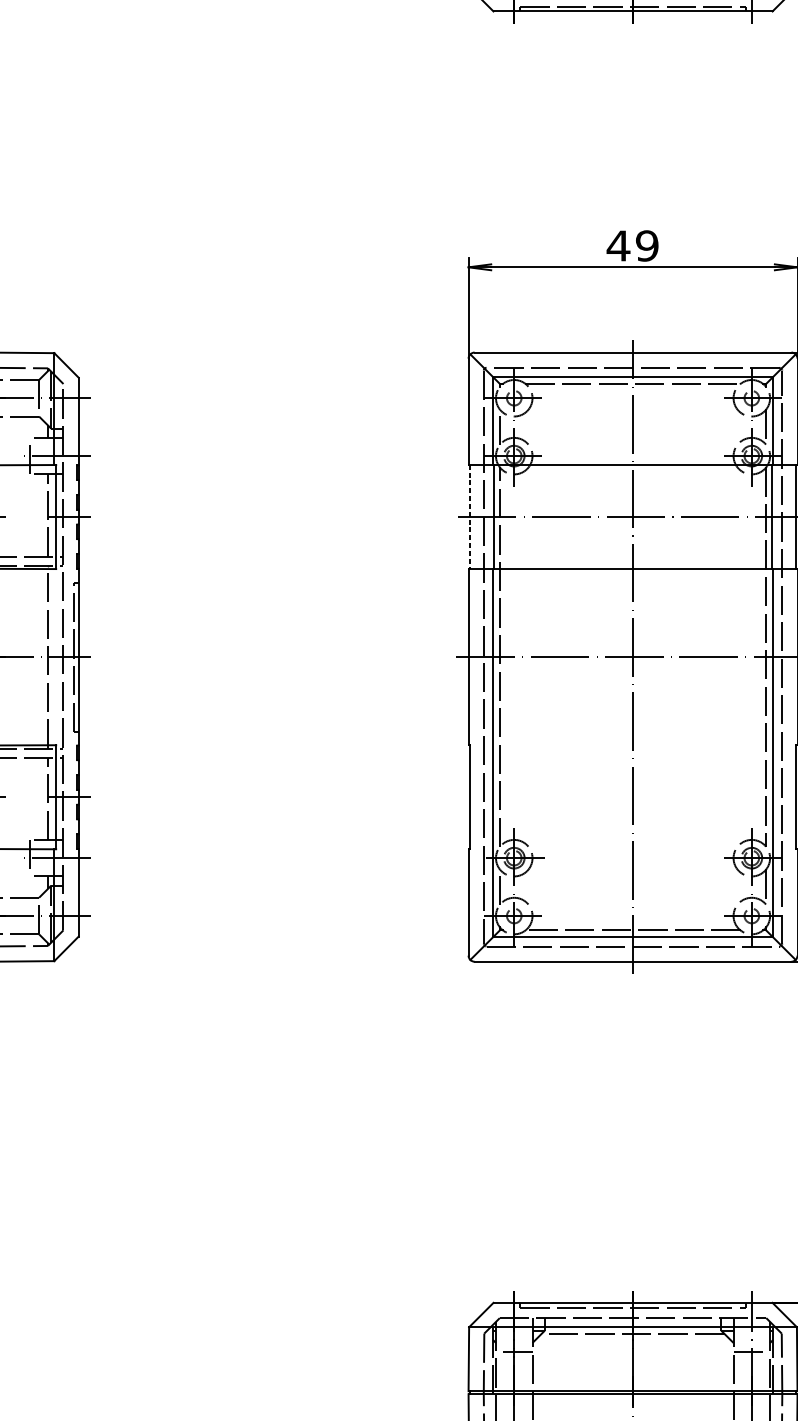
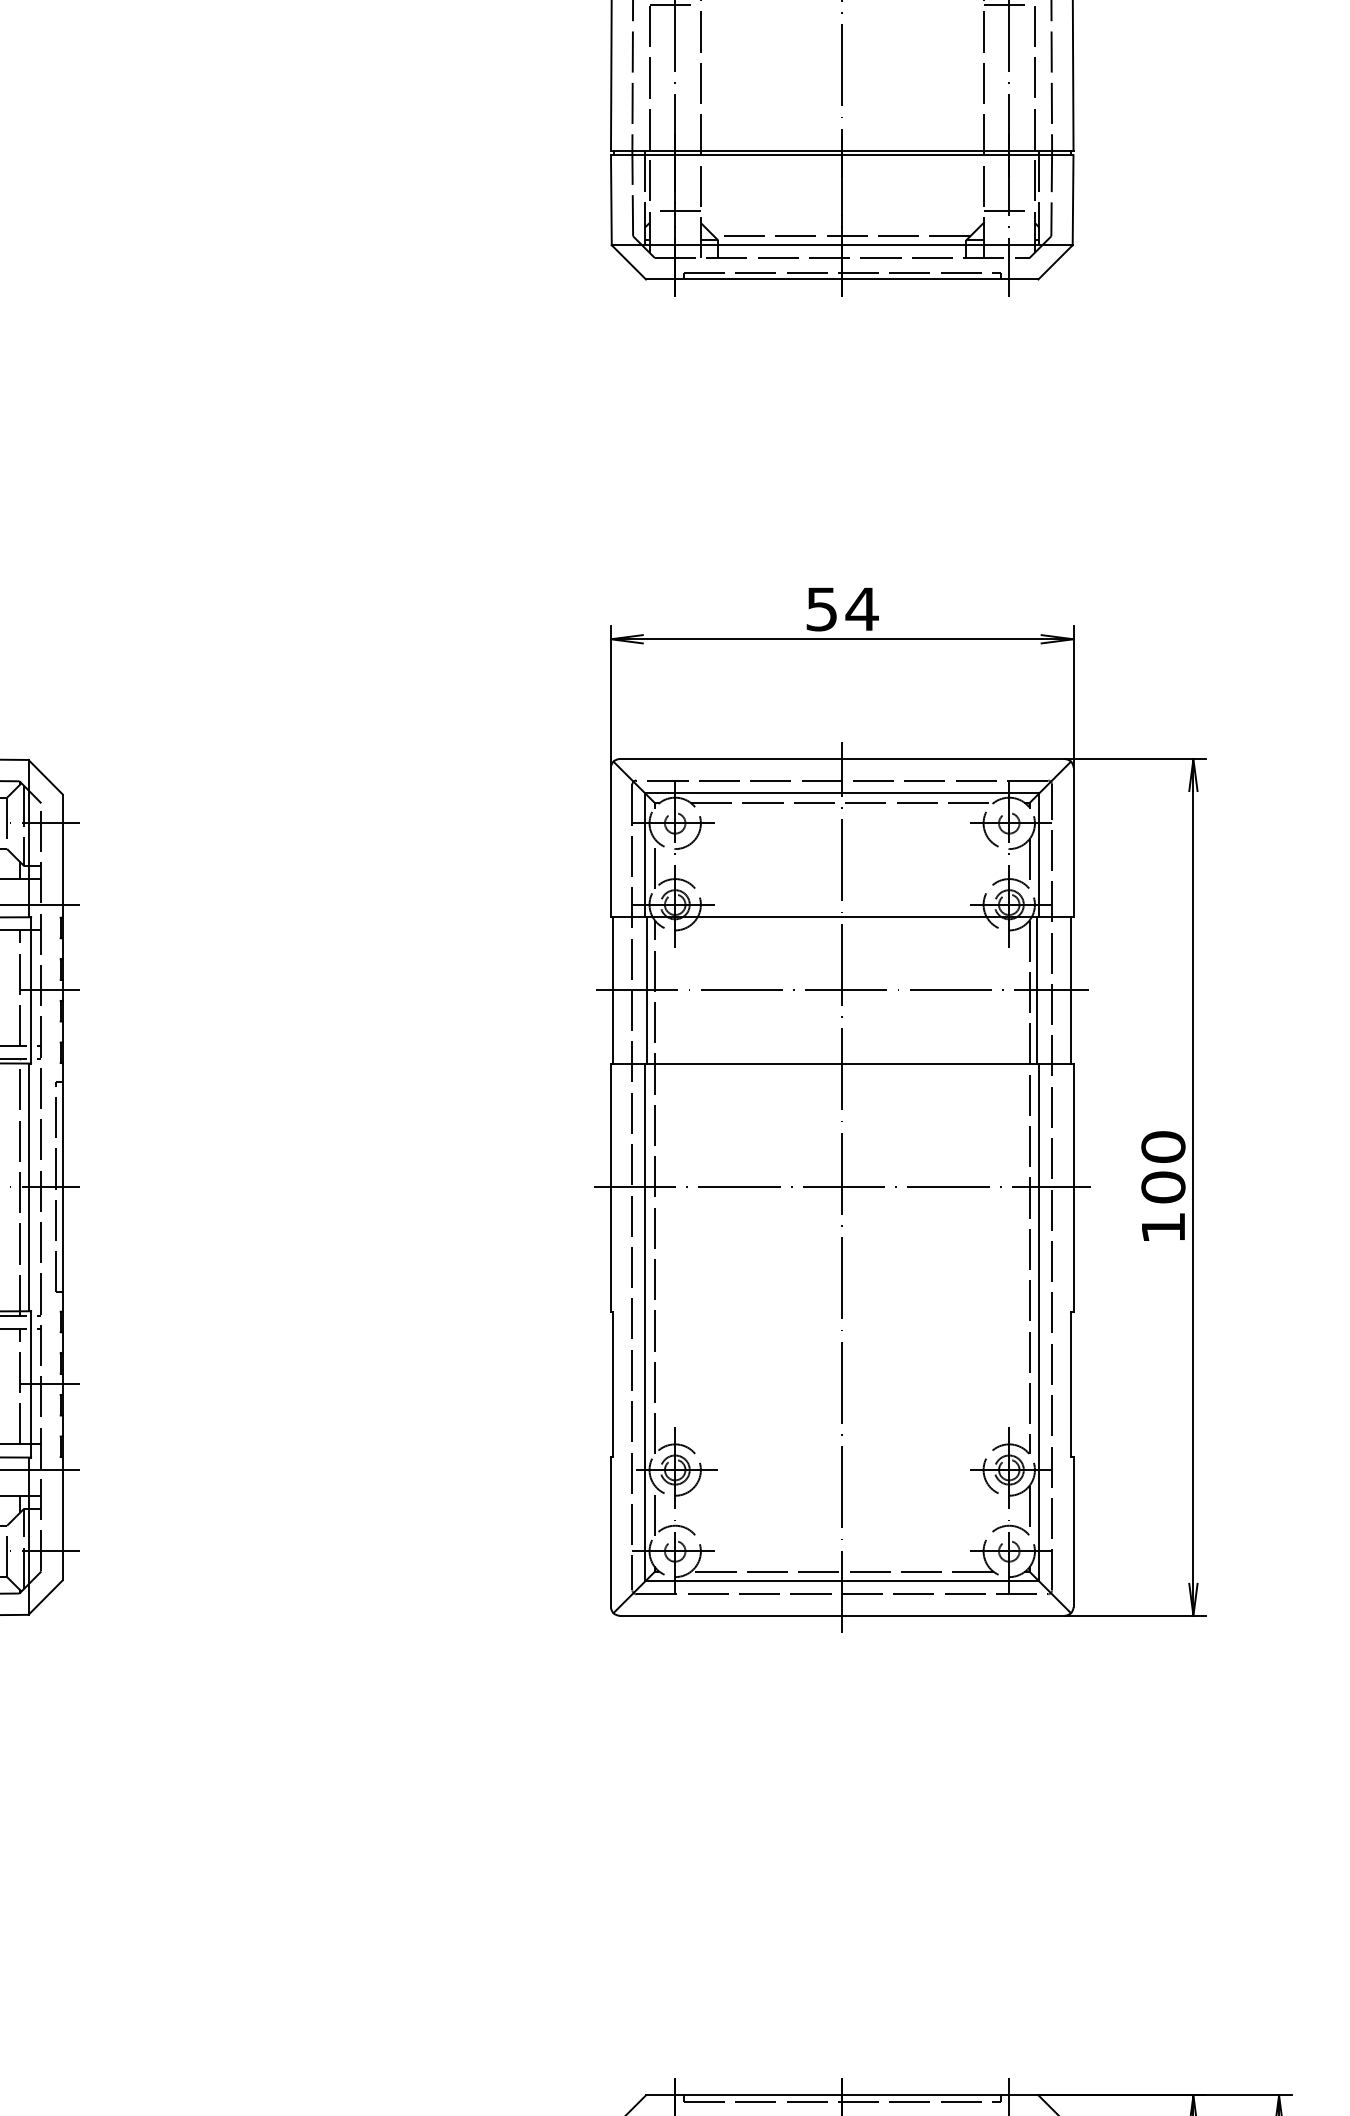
text: (632, 246) -> (841, 609), 49 -> 54
line: (470, 517) -> (613, 990), dashed -> solid
line: (54, 657) -> (28, 1187), added

